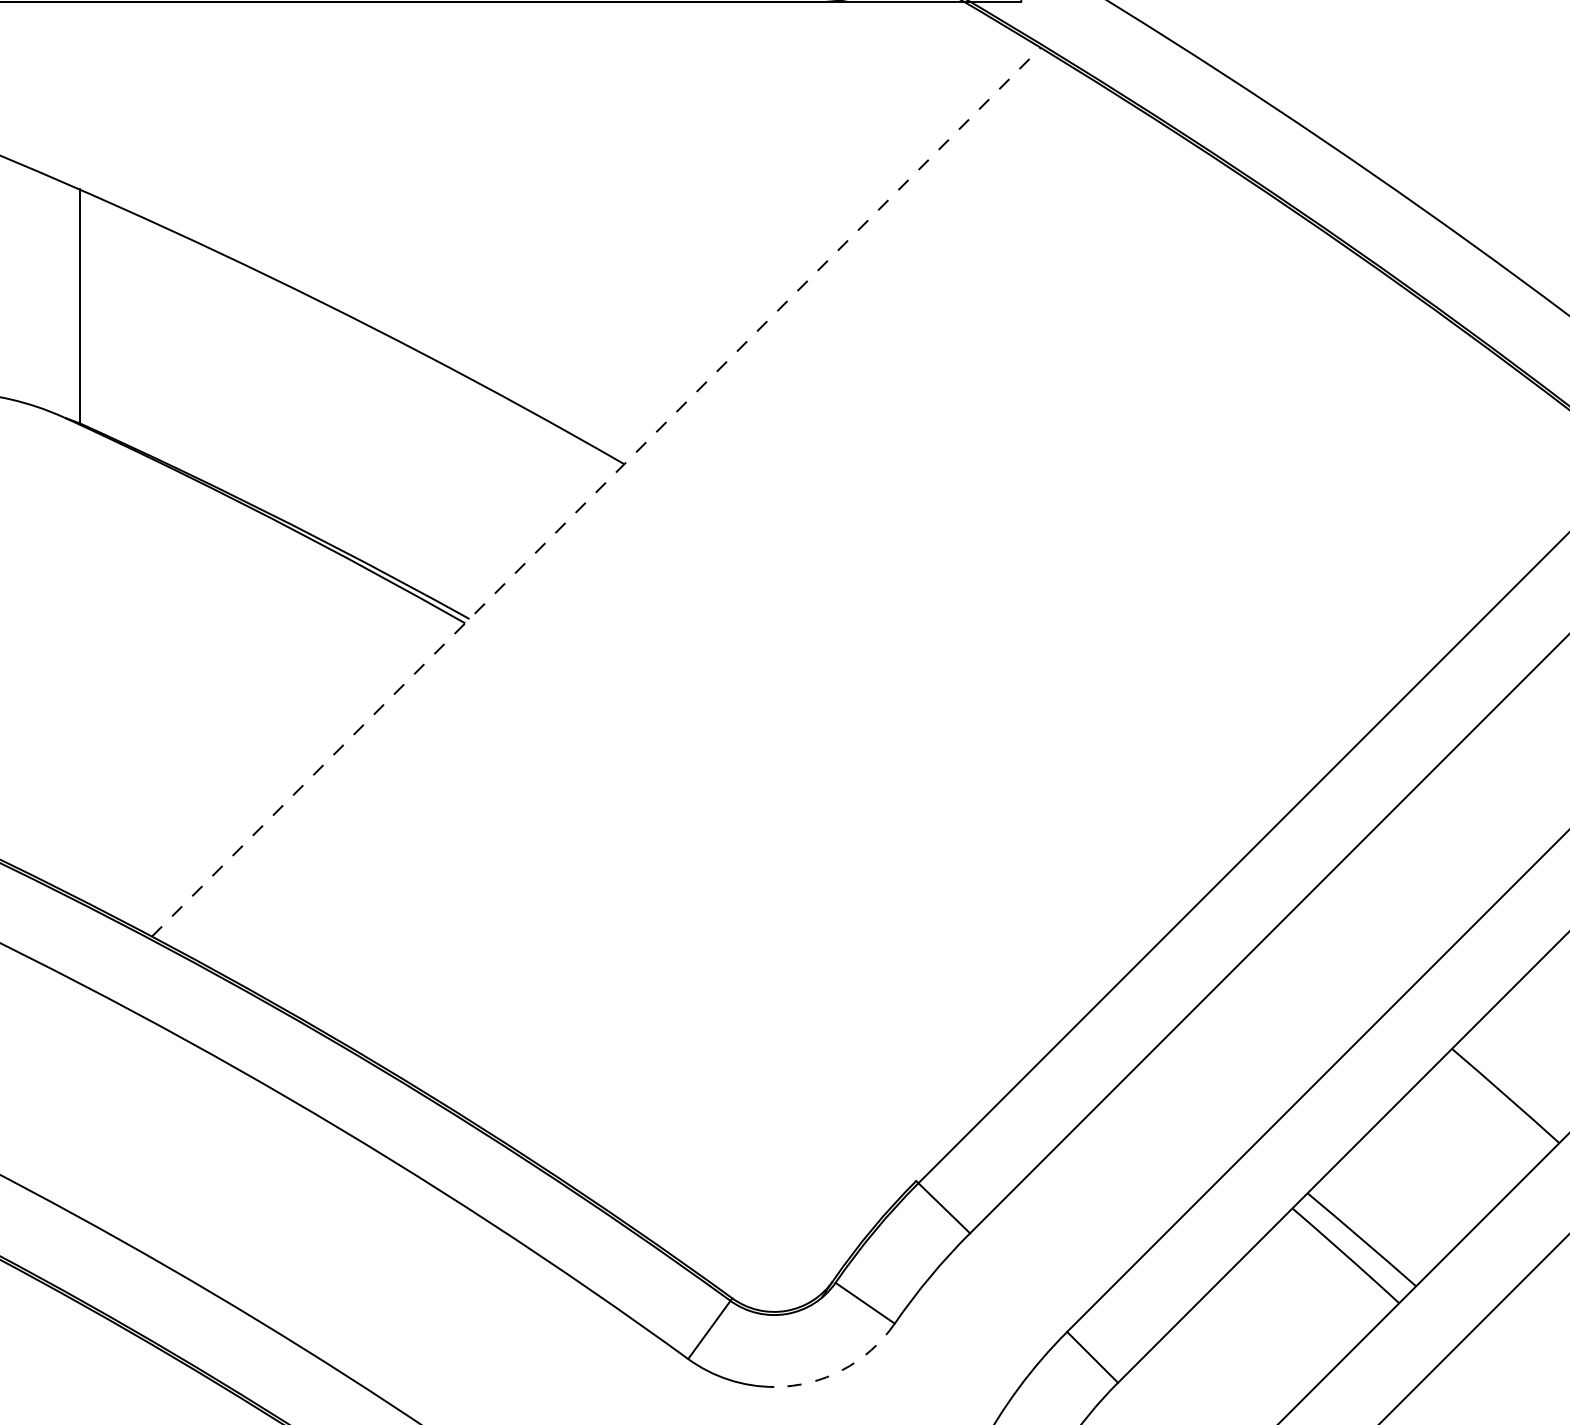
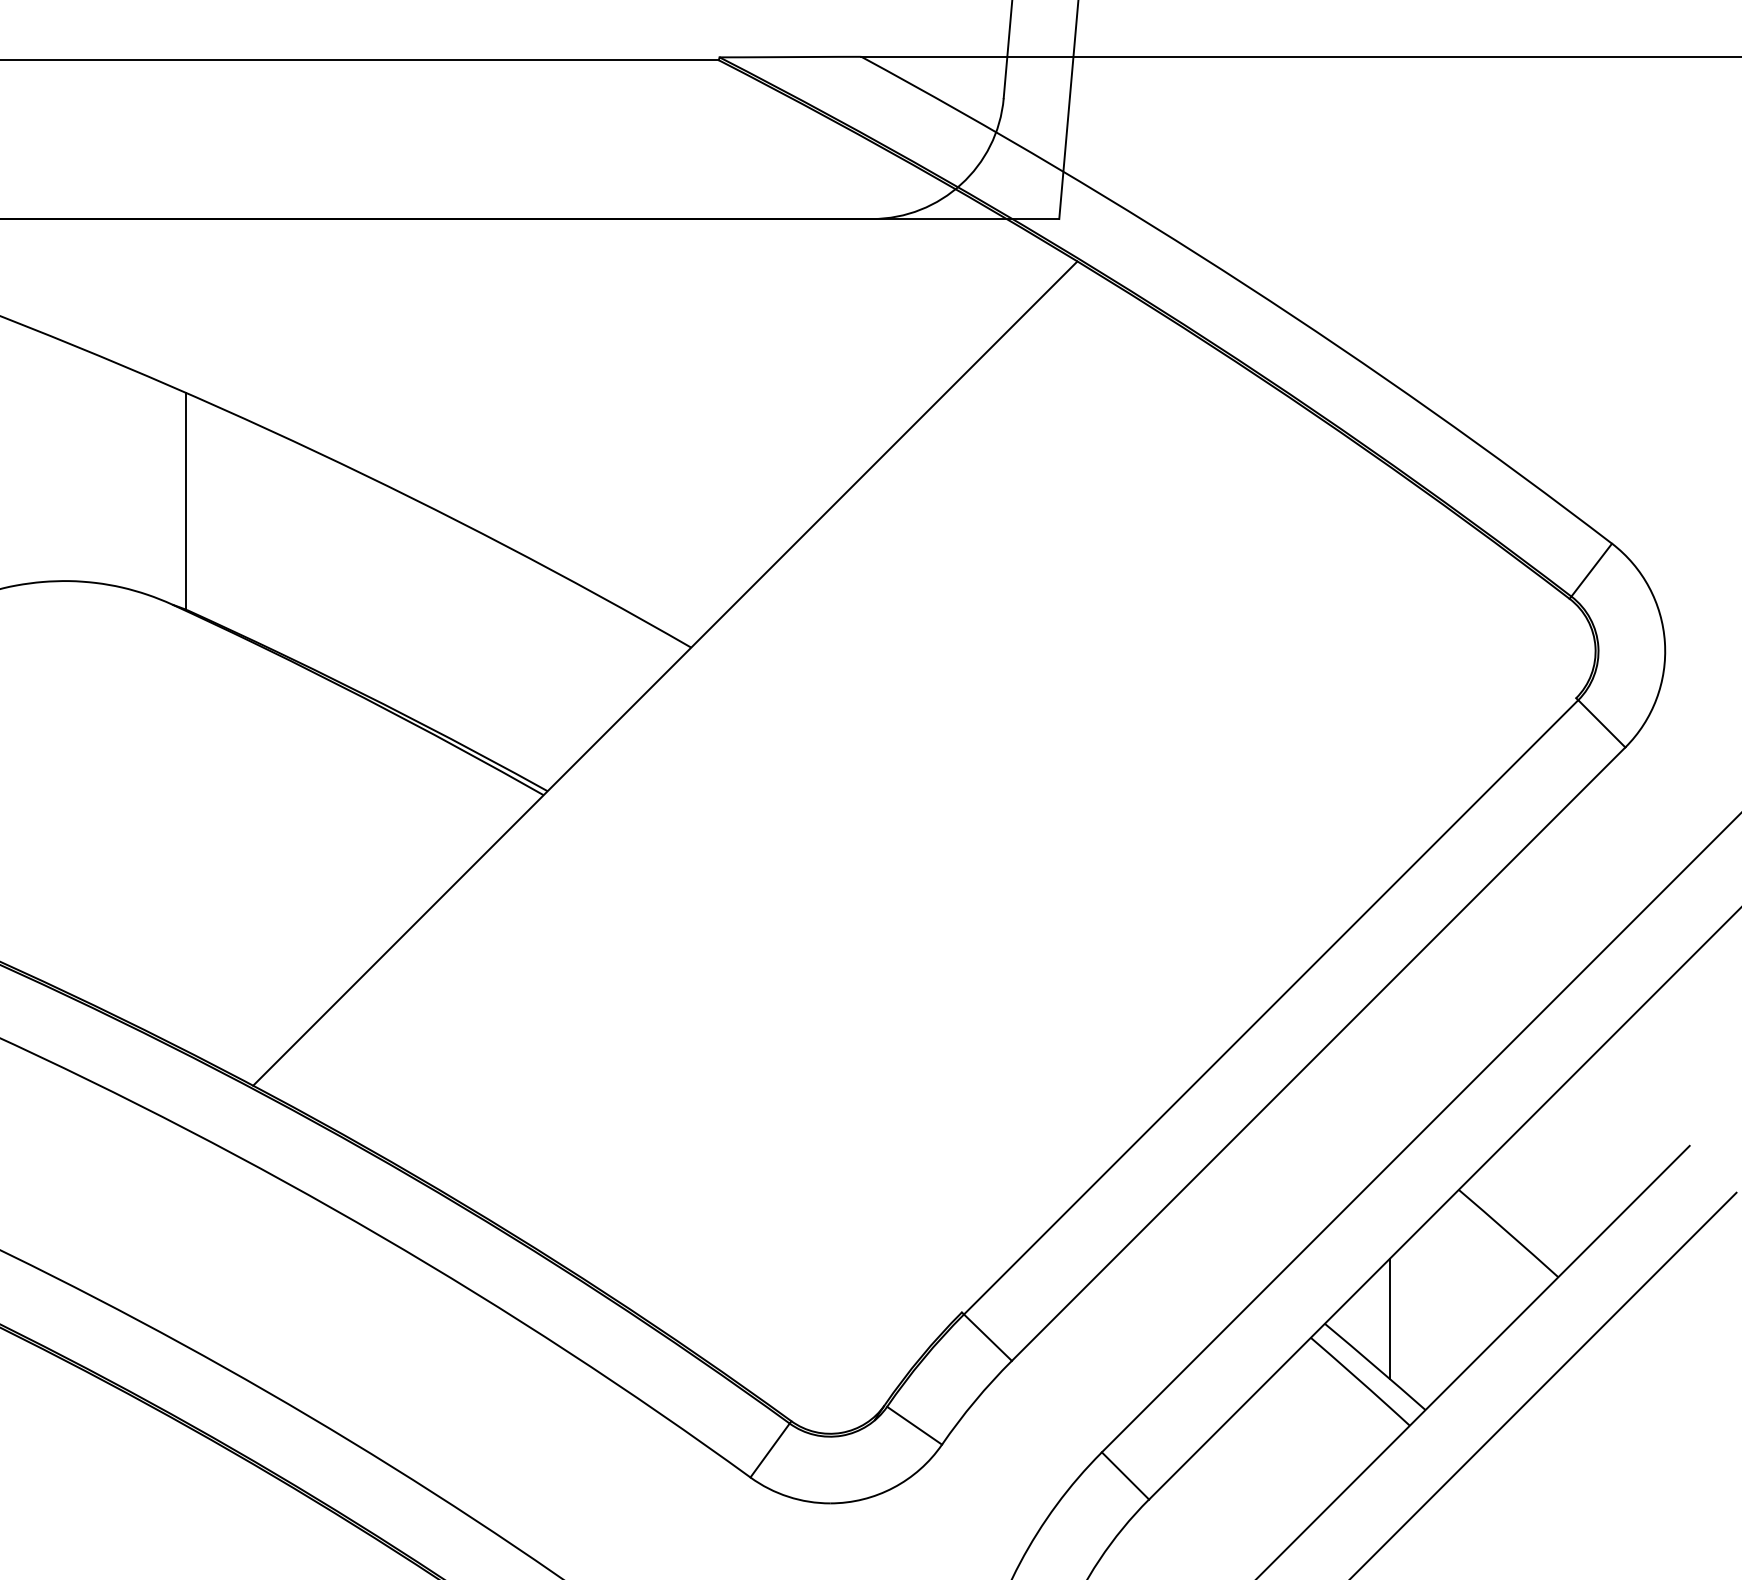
line: (596, 492) -> (665, 673), dashed -> solid
line: (1378, 1187) -> (1390, 1318), added
arc: (842, 1369) -> (893, 1487), dashed -> solid

